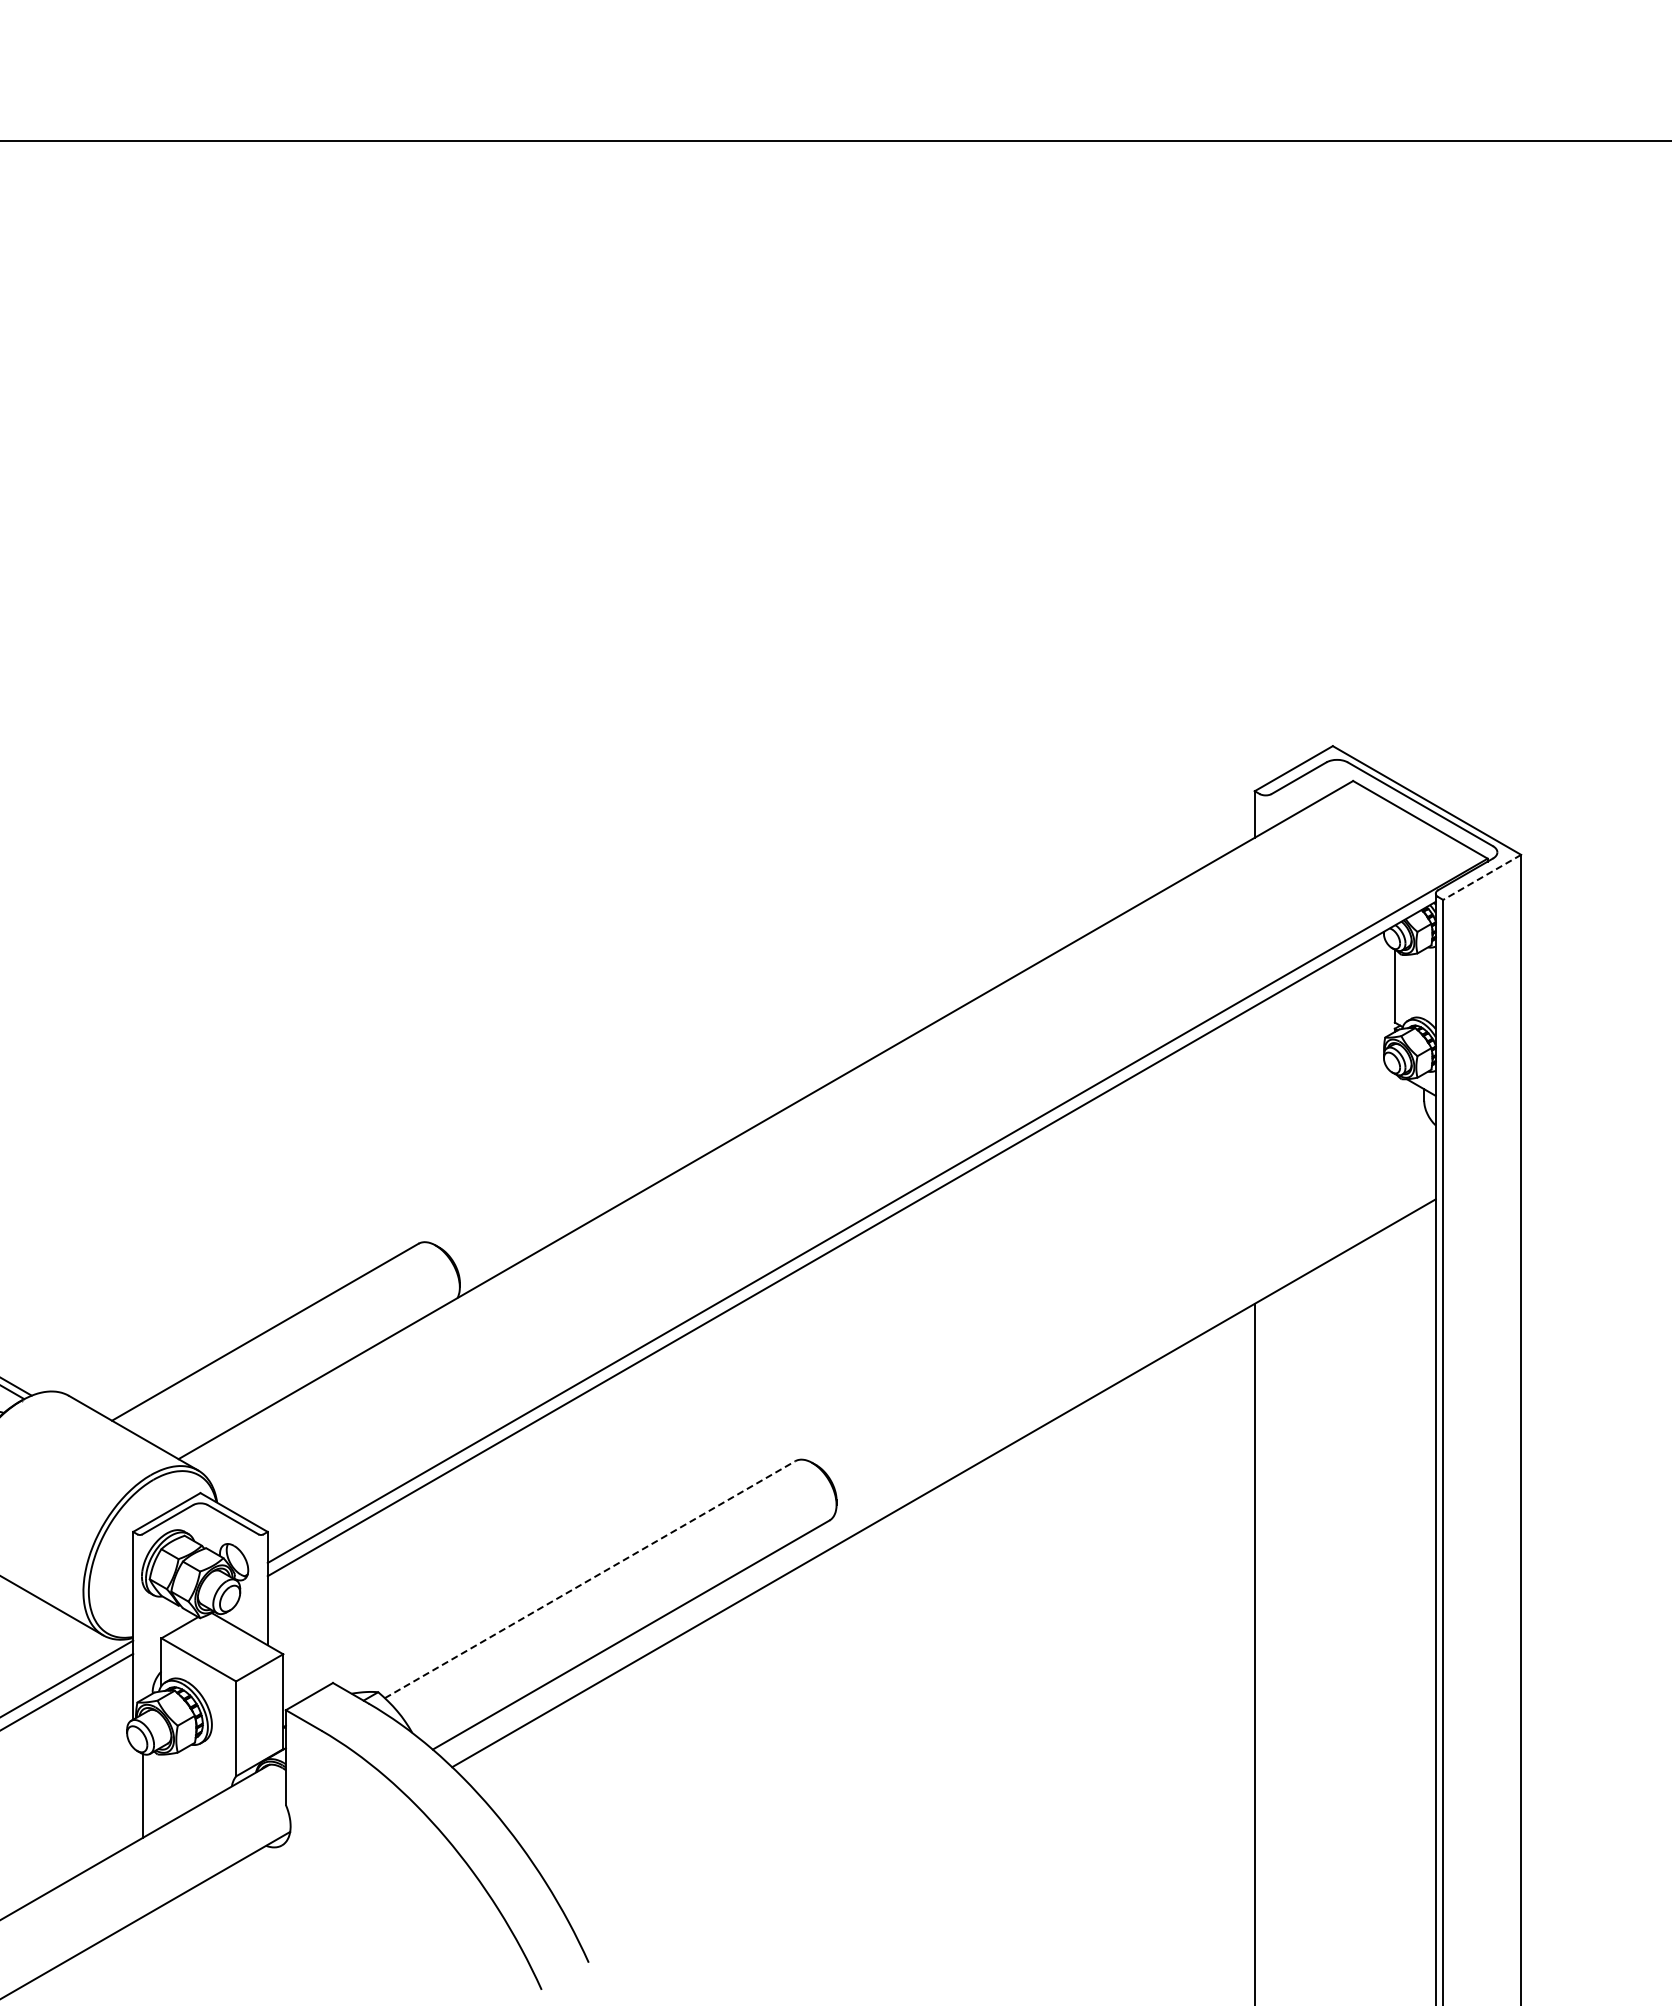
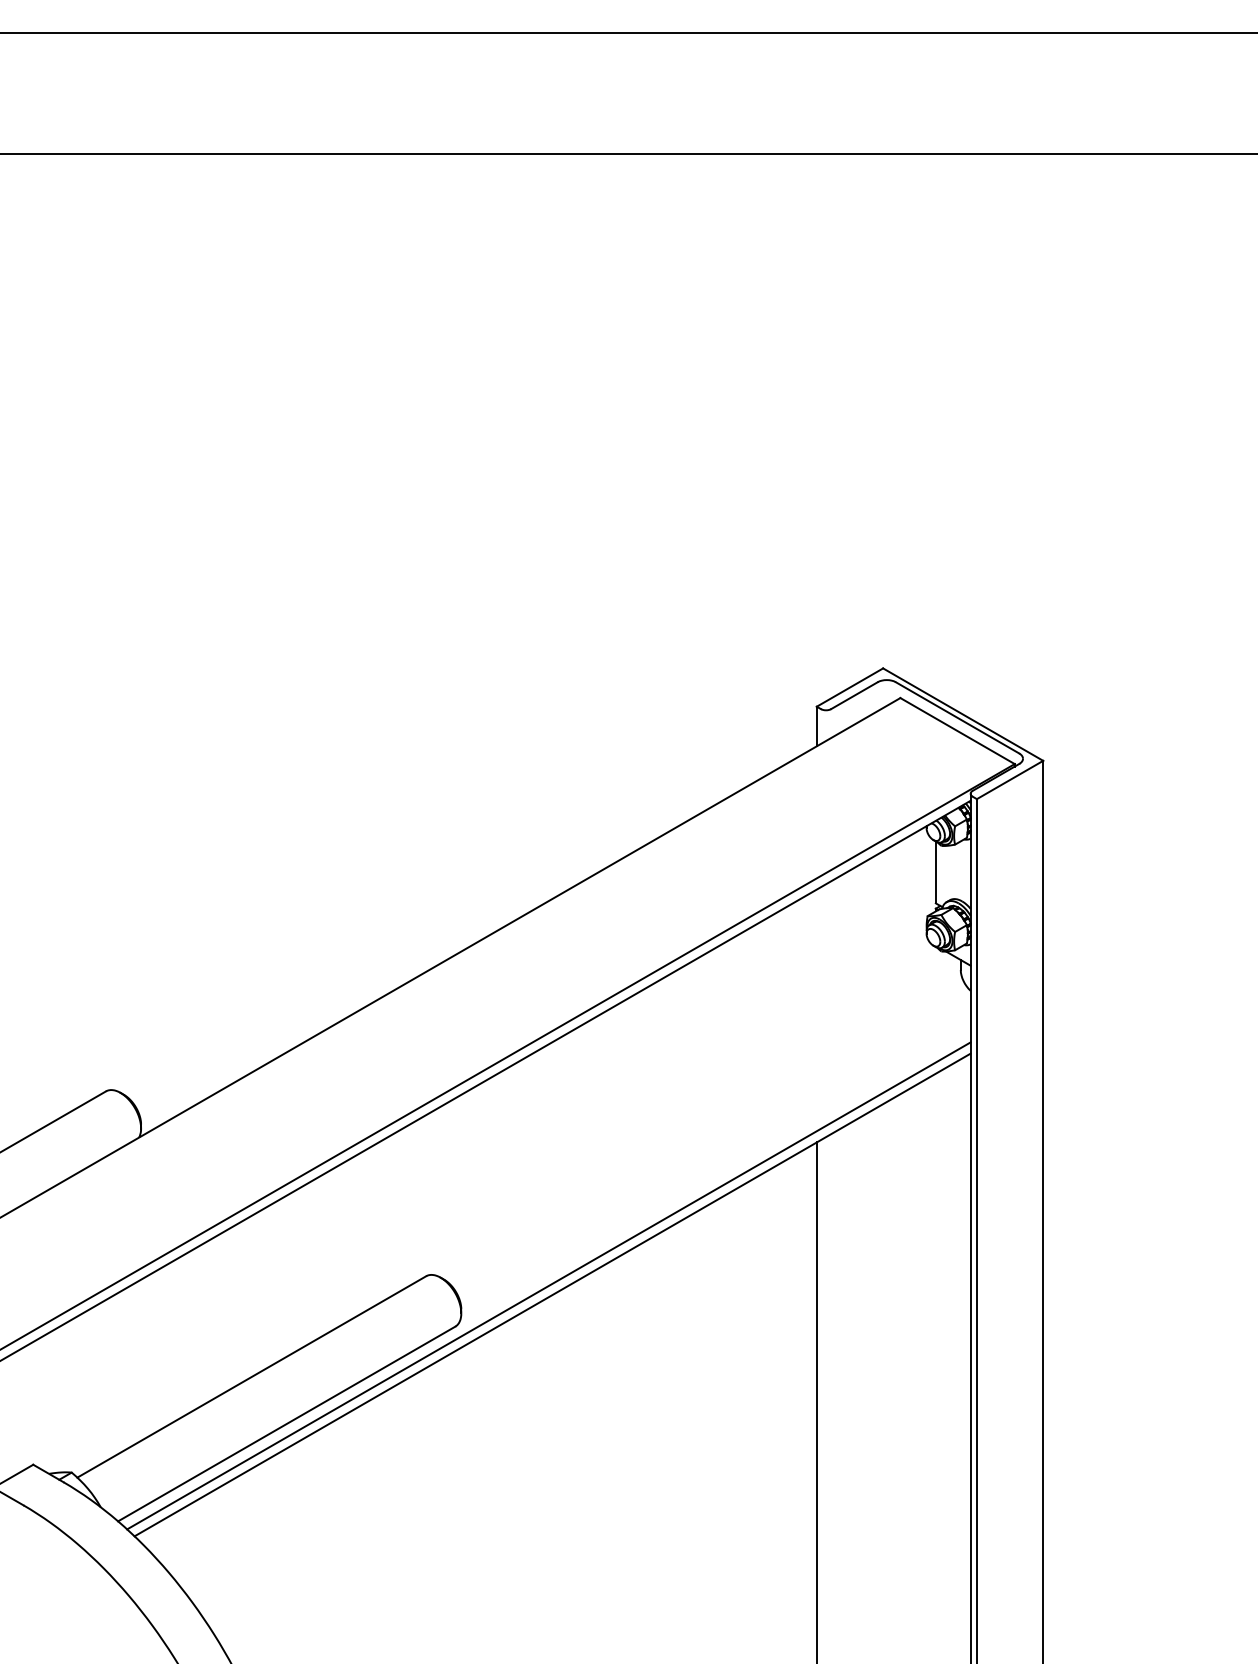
line: (1481, 877) -> (1009, 780), dashed -> solid
line: (939, 1472) -> (548, 1285), added
line: (590, 1579) -> (252, 1376), dashed -> solid

